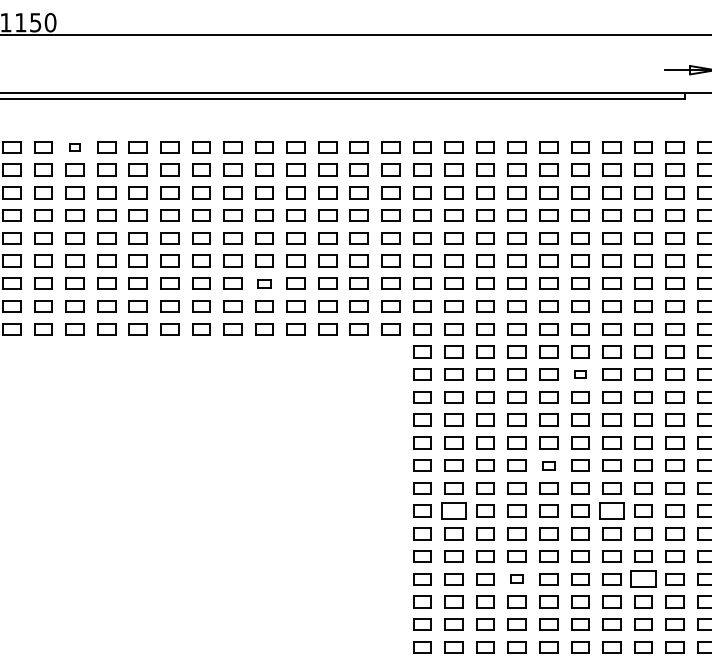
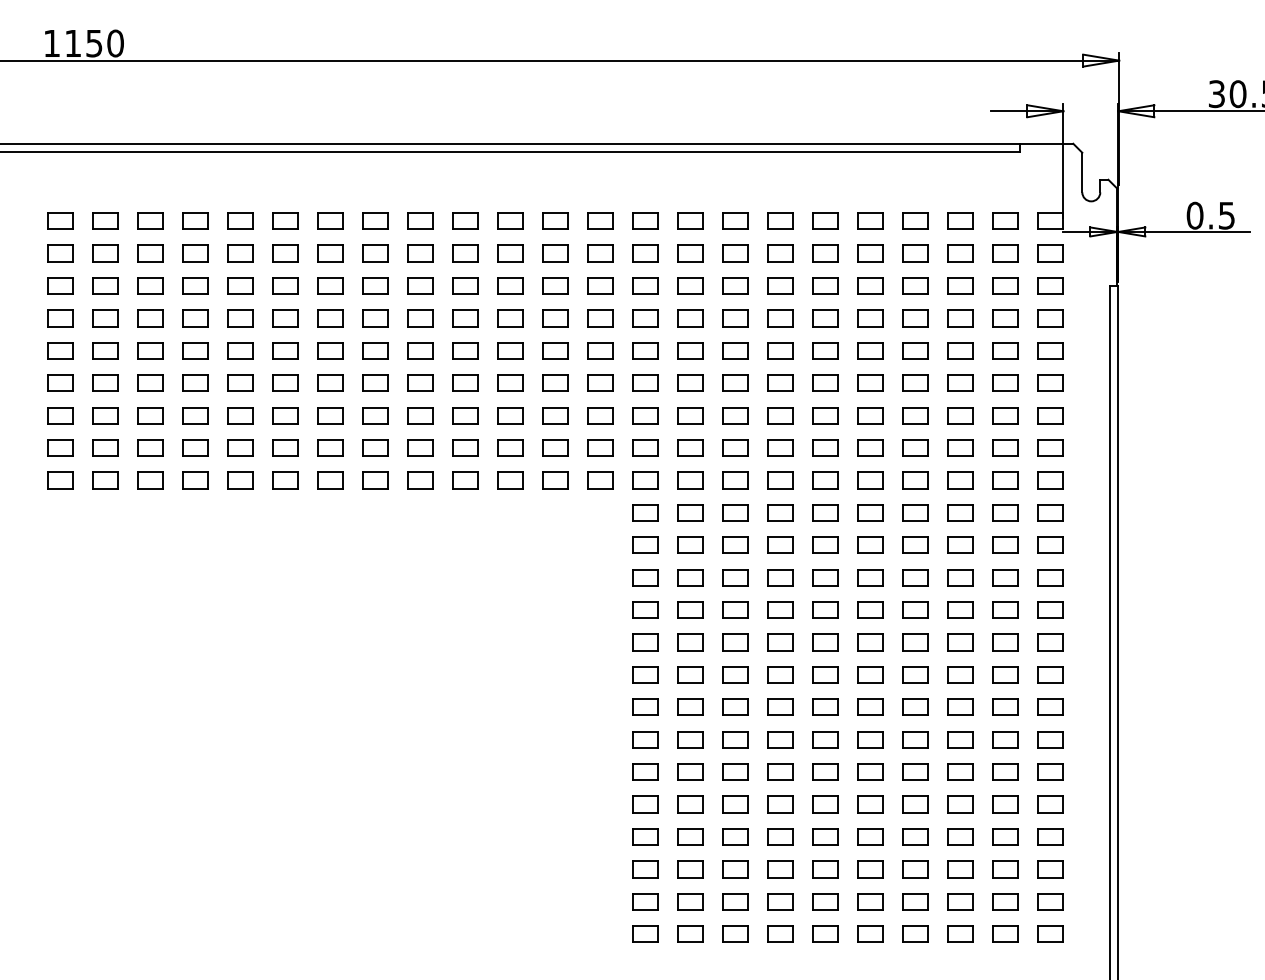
part: (75, 146) -> (150, 220), size x1.67
part: (264, 283) -> (420, 415), size x1.43
part: (580, 374) -> (870, 544), size x1.67
part: (548, 465) -> (825, 674), size x1.43
part: (453, 510) -> (690, 739), size x0.71
part: (611, 510) -> (915, 739), size x0.71
part: (517, 578) -> (780, 836), size x1.43
part: (643, 578) -> (960, 836), size x0.71

